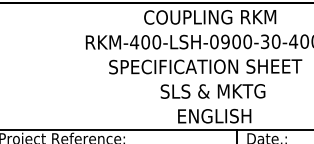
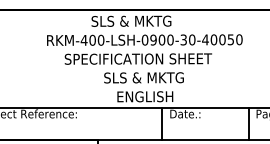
text: (209, 16) -> (141, 20), COUPLING RKM -> SLS & MKTG

